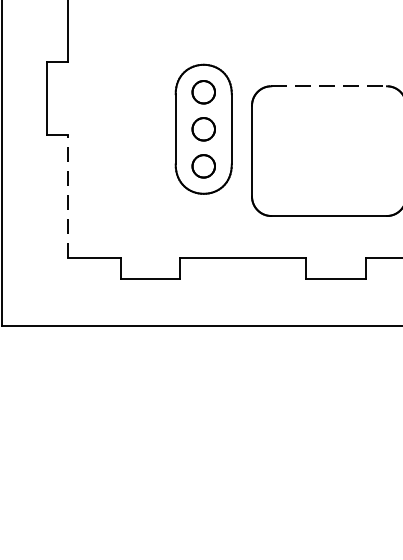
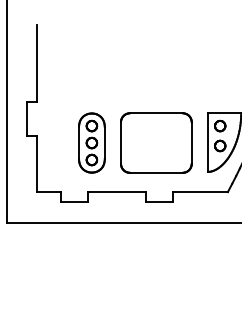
line: (329, 86) -> (156, 113), dashed -> solid
part: (202, 128) -> (91, 142), moved
line: (67, 195) -> (36, 163), dashed -> solid

